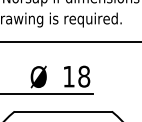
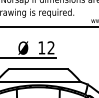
text: (83, 75) -> (50, 47), 18 -> 12

